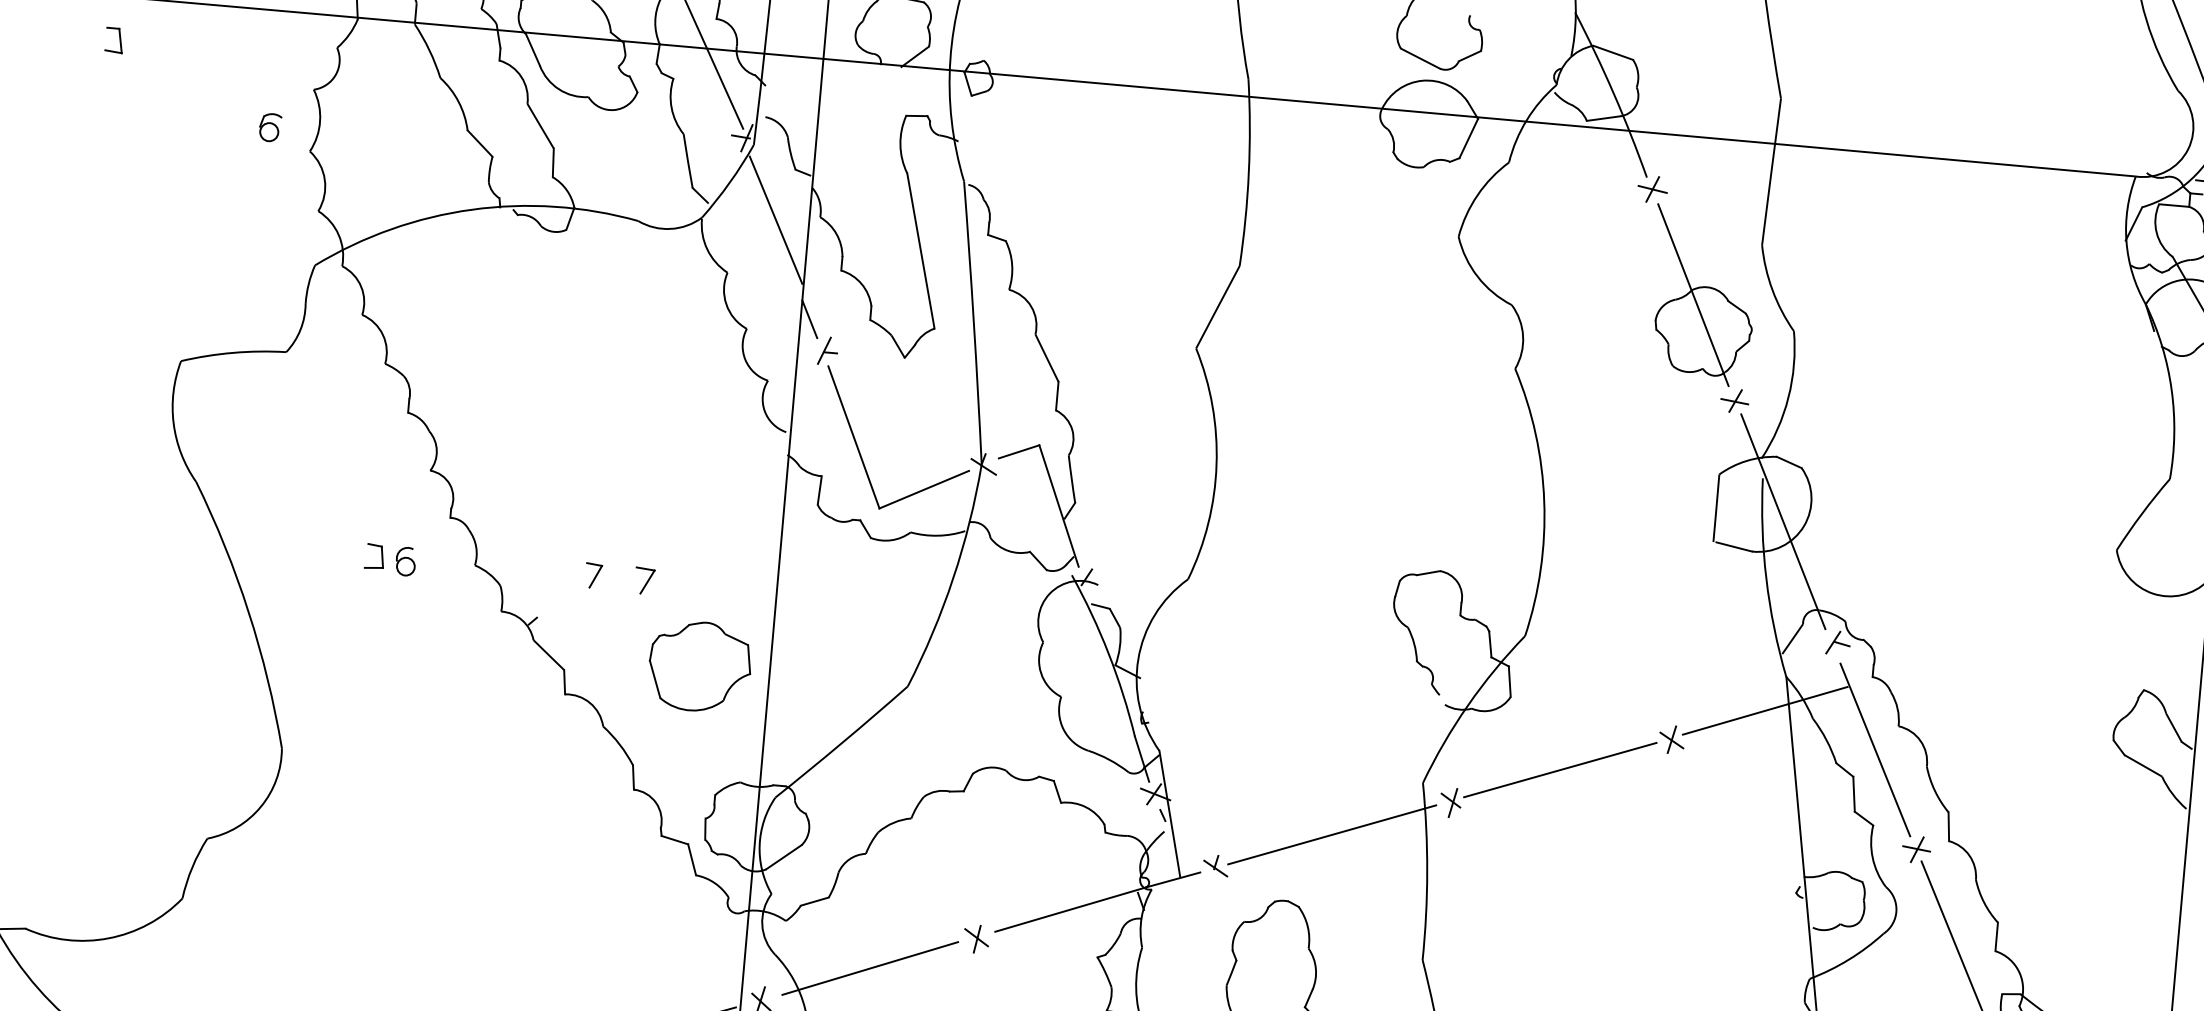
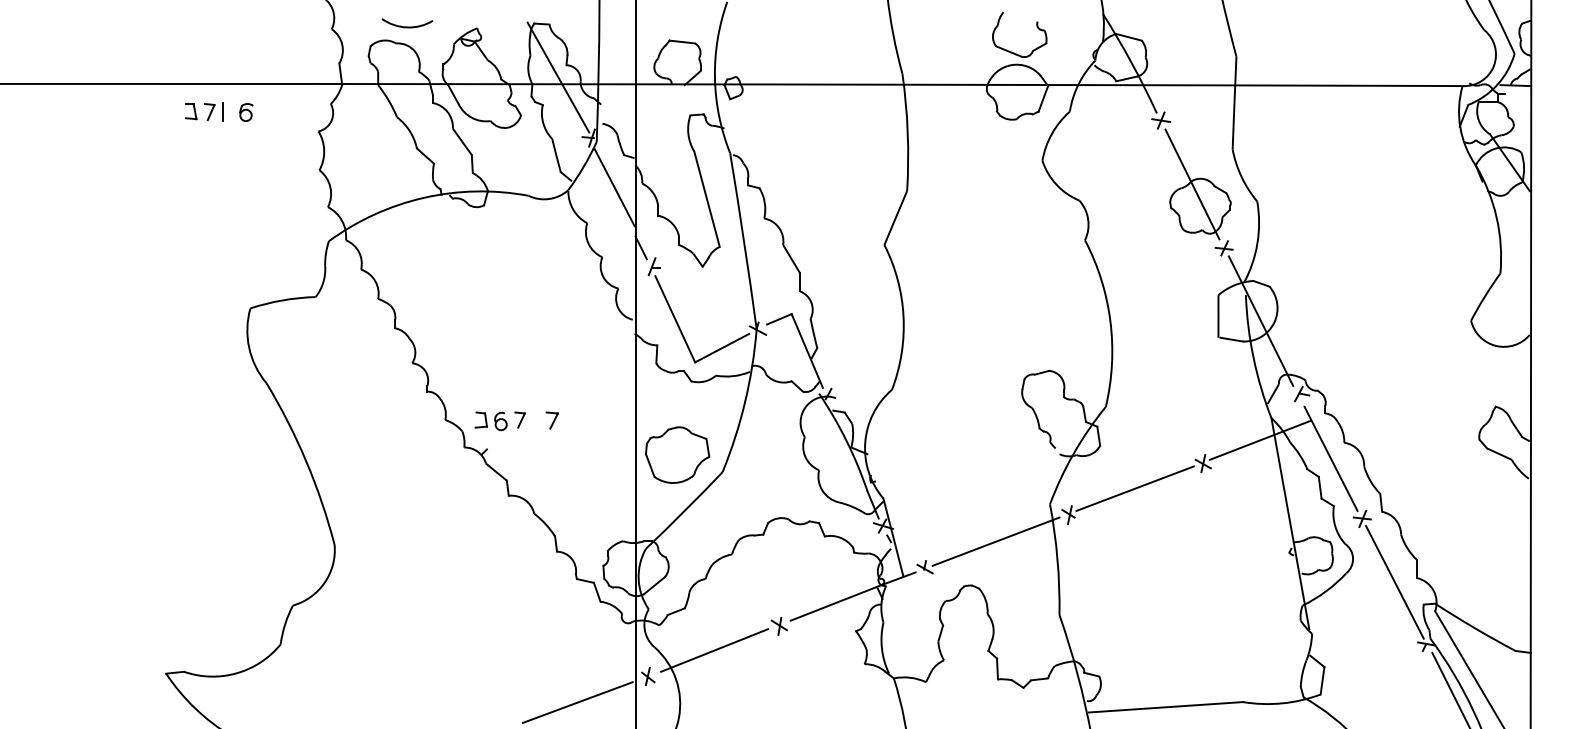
part: (149, 43) -> (213, 111), added
part: (270, 127) -> (246, 112), moved
part: (389, 560) -> (490, 421), moved
part: (699, 665) -> (677, 454), moved

